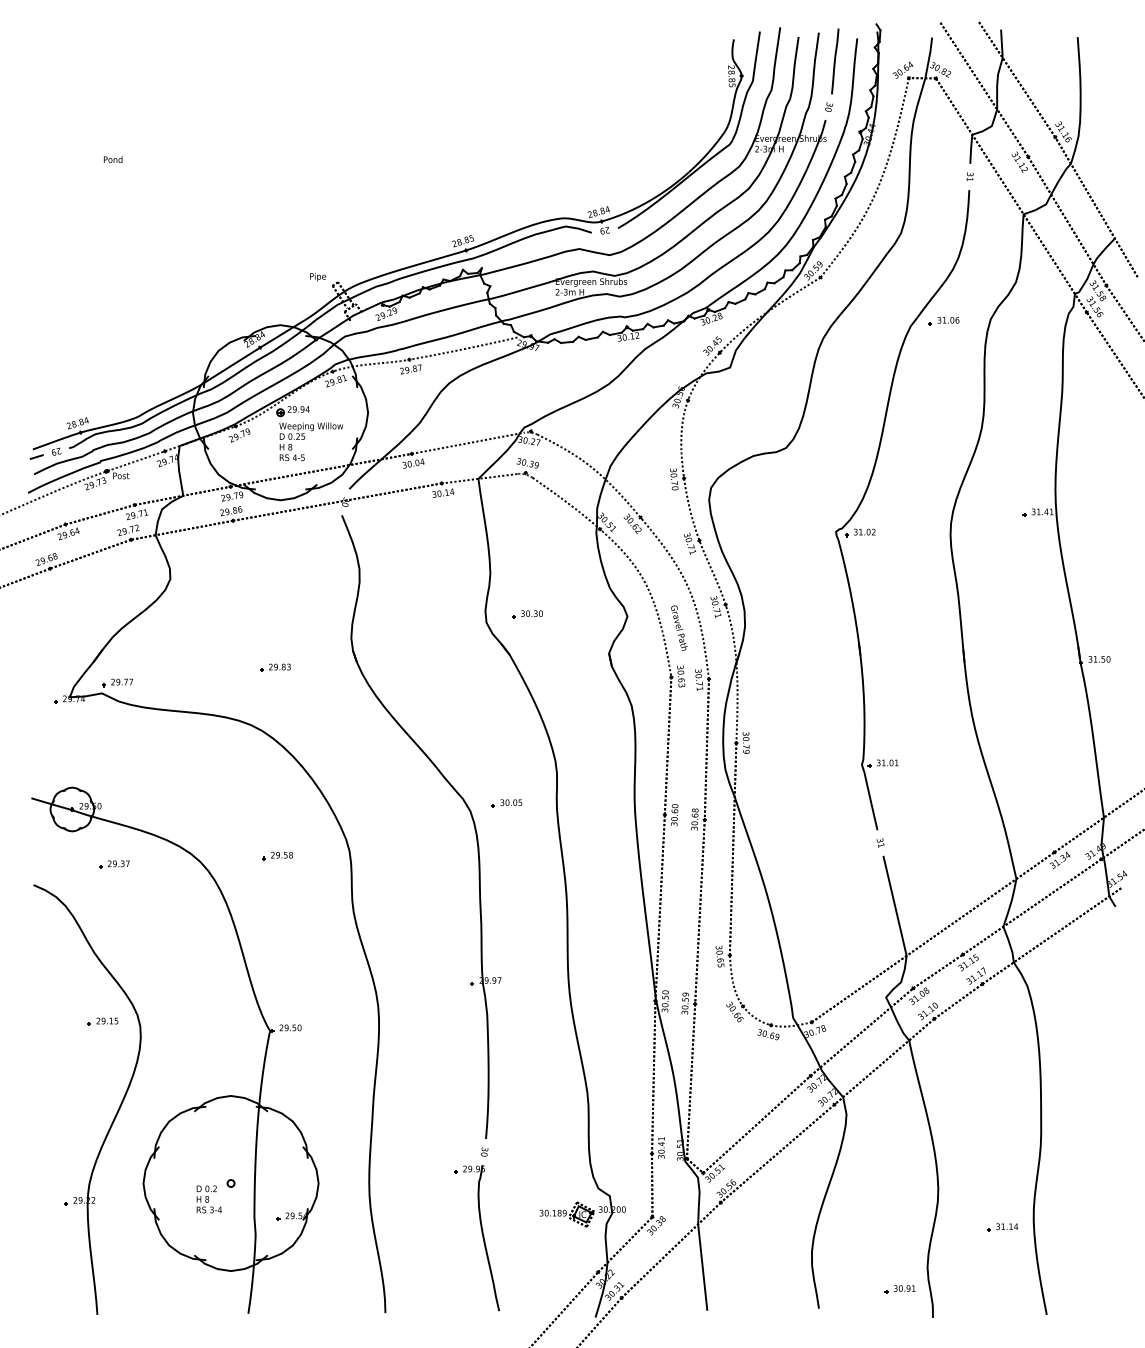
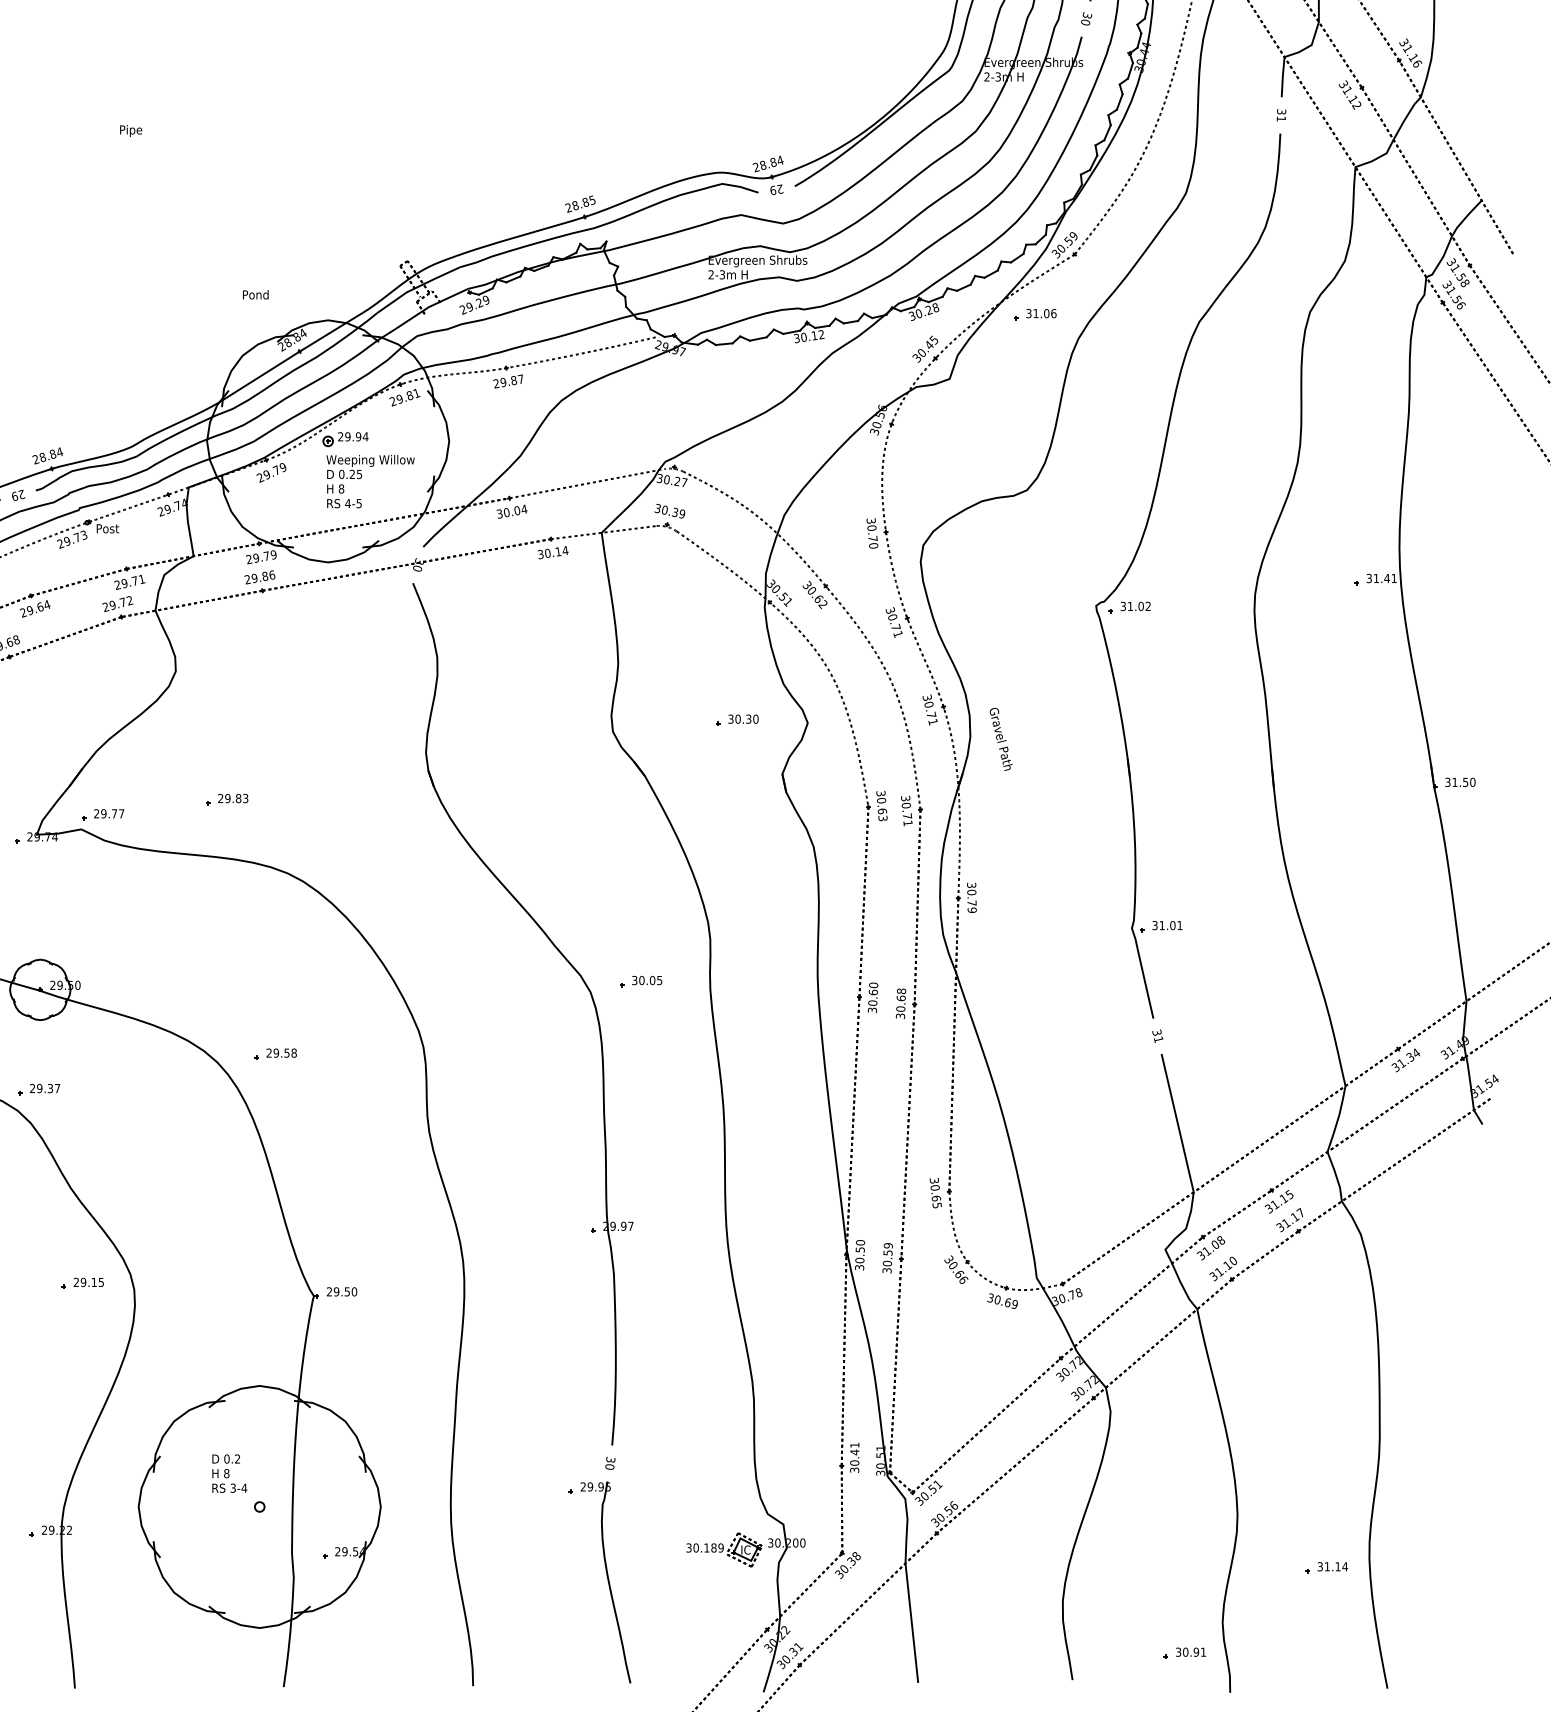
text: (113, 159) -> (256, 294), moved
text: (317, 277) -> (130, 131), moved
part: (943, 321) -> (1034, 315), moved
part: (527, 614) -> (737, 720), moved
text: (679, 627) -> (1001, 738), moved
part: (275, 667) -> (227, 799), moved
part: (277, 855) -> (275, 1053), moved
part: (114, 864) -> (39, 1089), moved
text: (208, 1199) -> (228, 1473), moved

